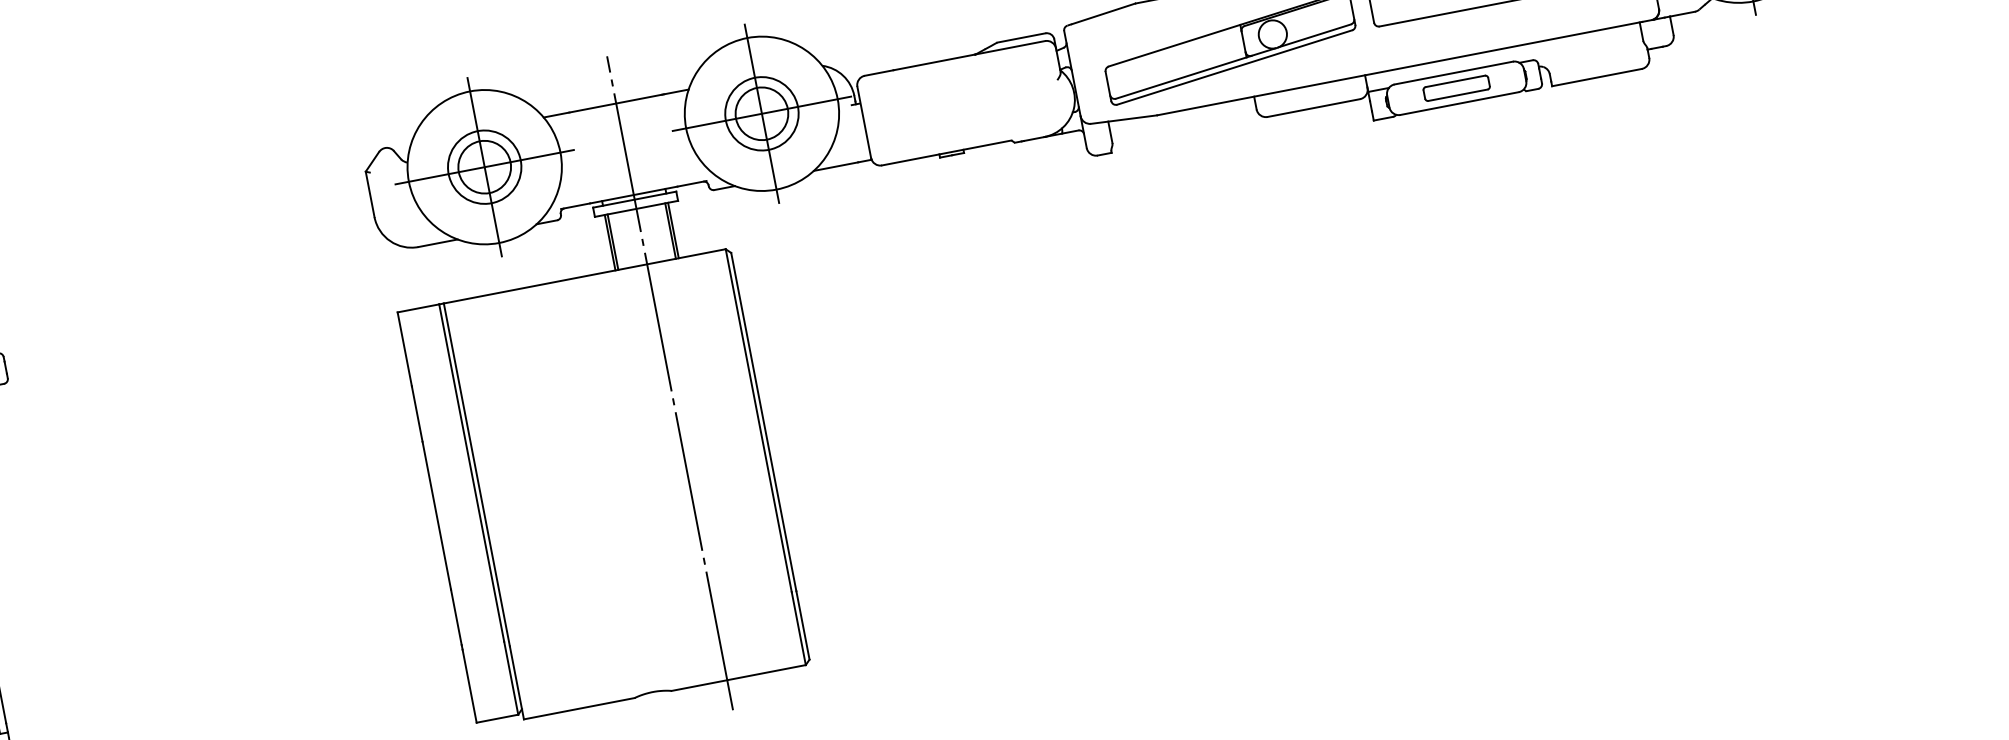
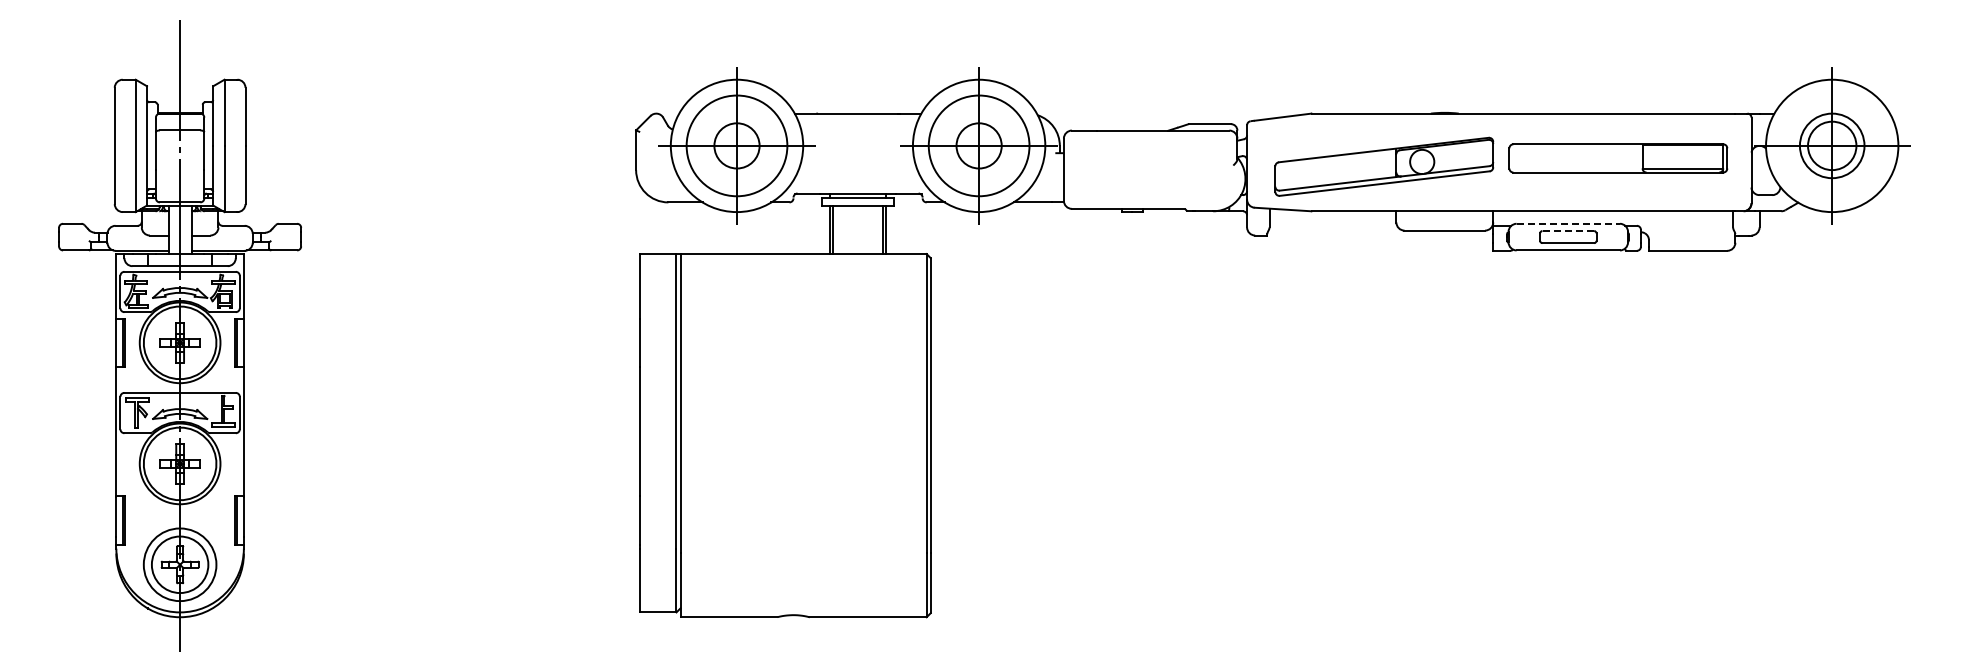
line: (1453, 72) -> (1568, 223), solid -> dashed
line: (1455, 81) -> (1568, 231), solid -> dashed
circle: (761, 113) -> (978, 145), size x1.6
circle: (484, 166) -> (736, 145), size x1.6
line: (670, 382) -> (858, 357), removed

